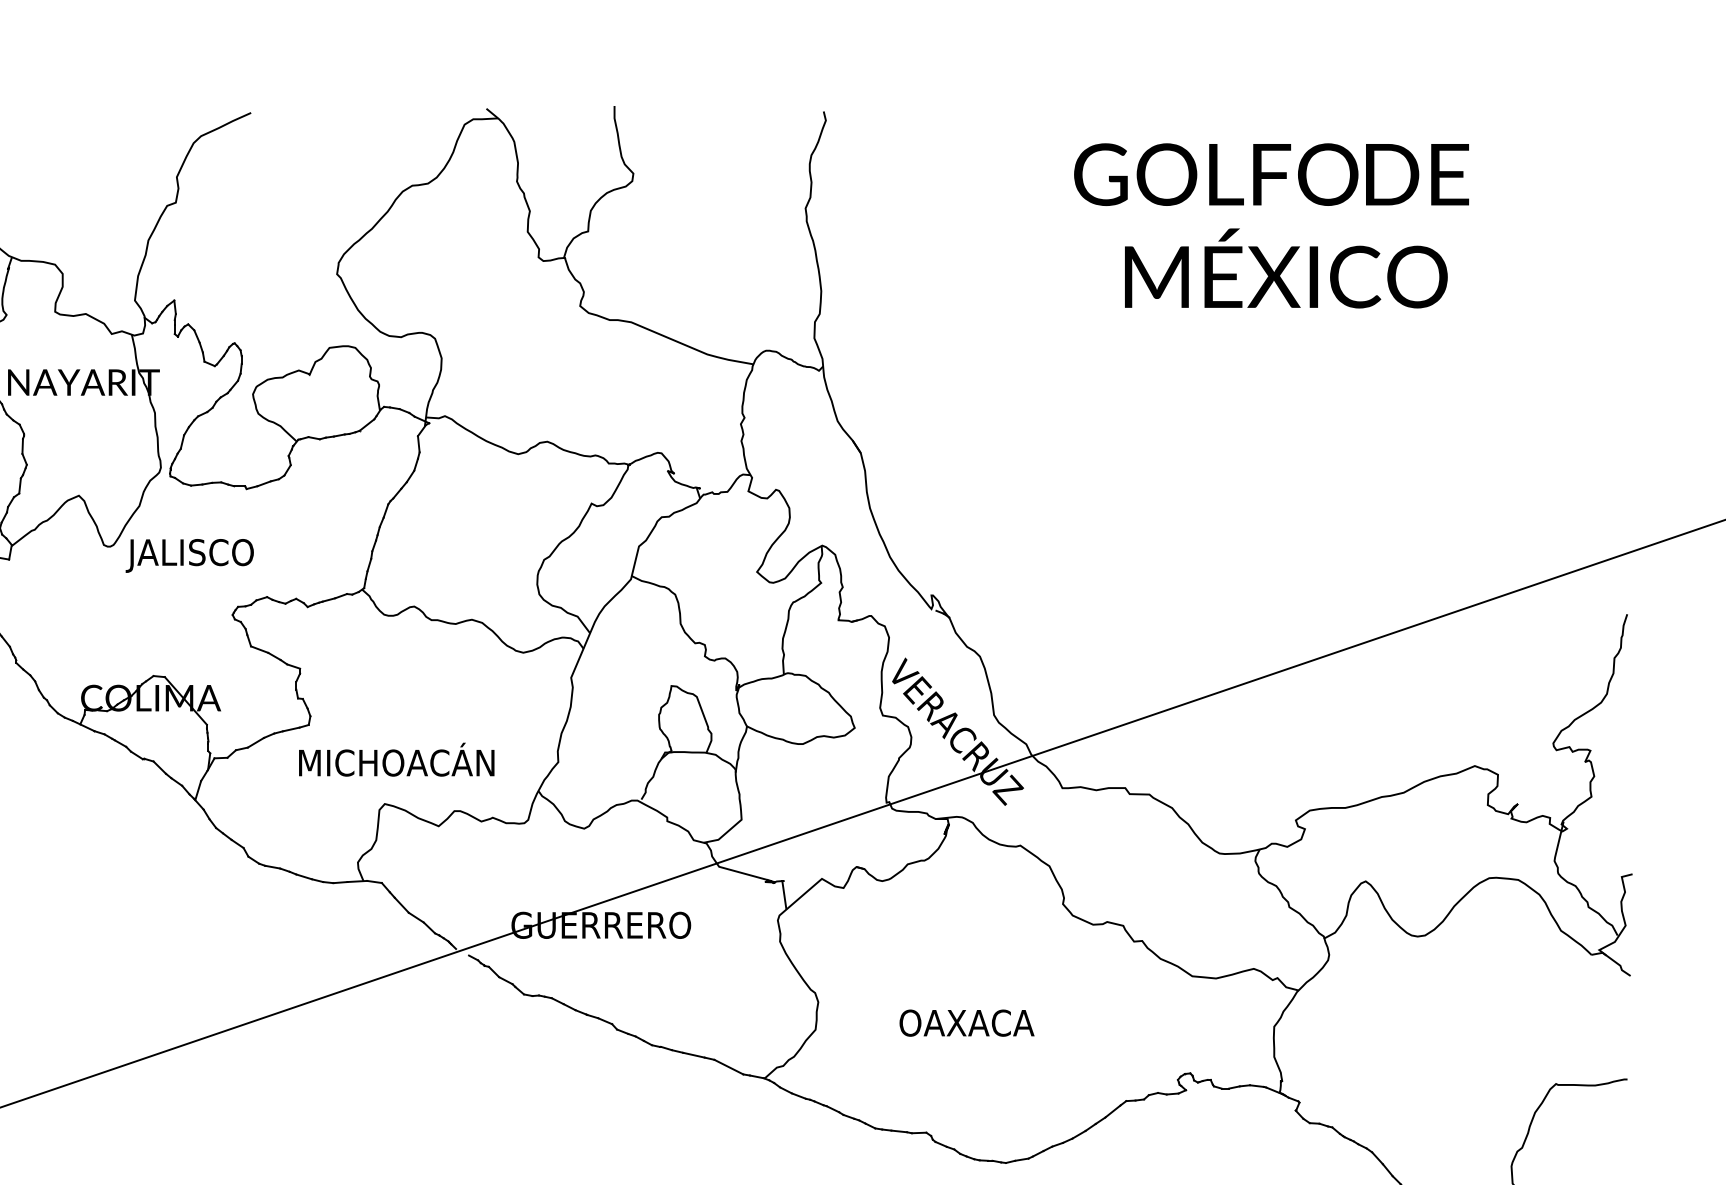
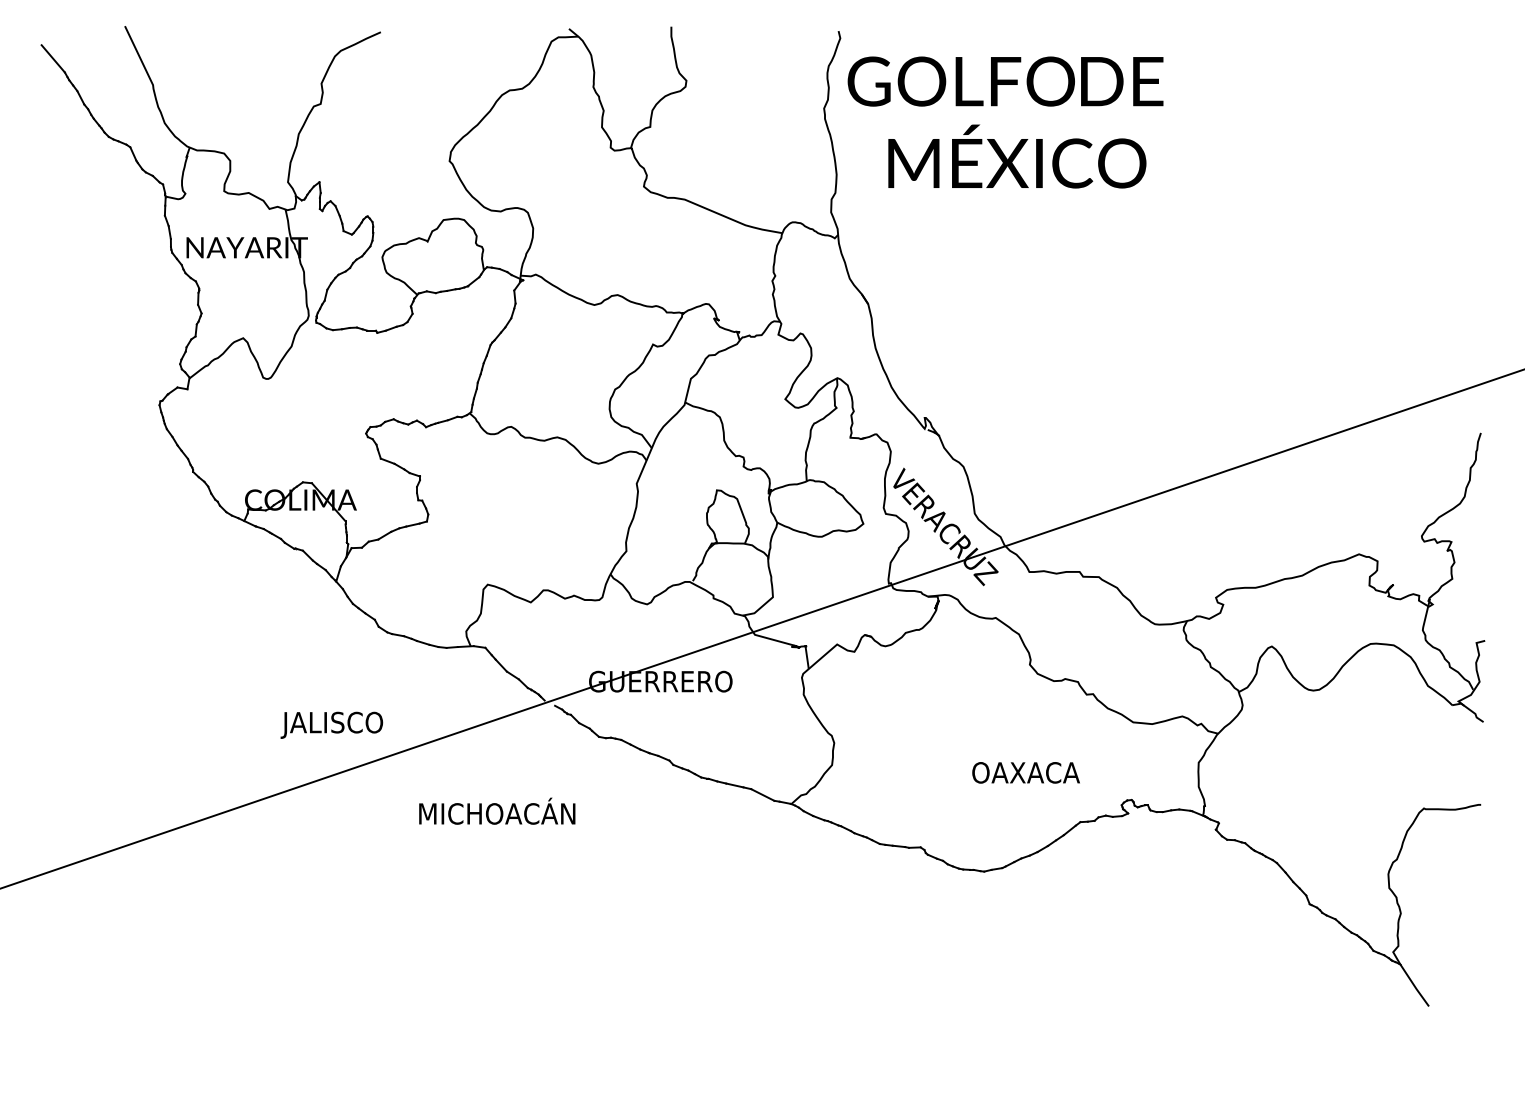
text: (1271, 225) -> (1005, 122), moved
text: (189, 554) -> (331, 724), moved
text: (397, 758) -> (497, 810), moved
text: (966, 1022) -> (1025, 772), moved

